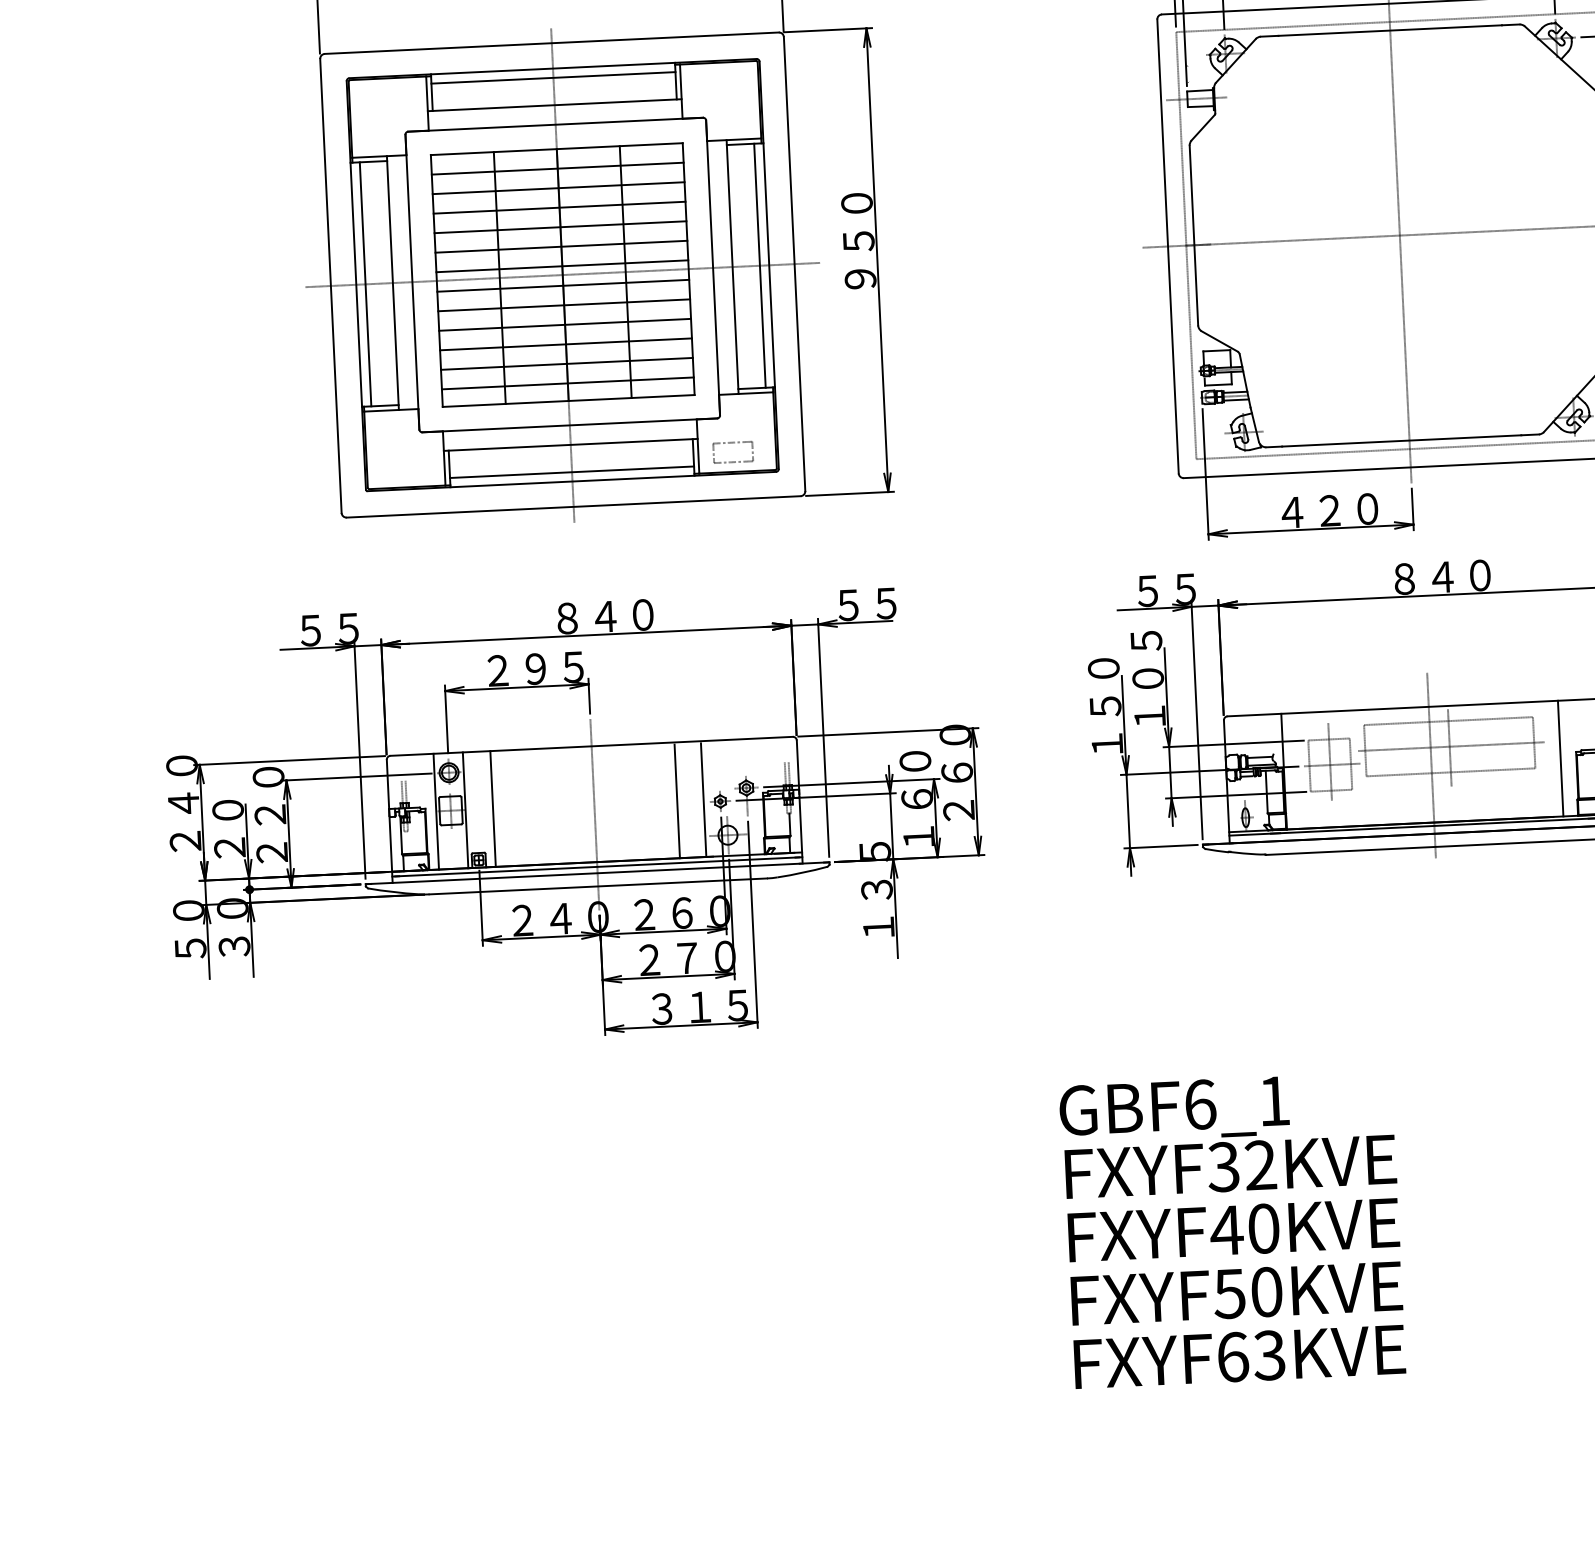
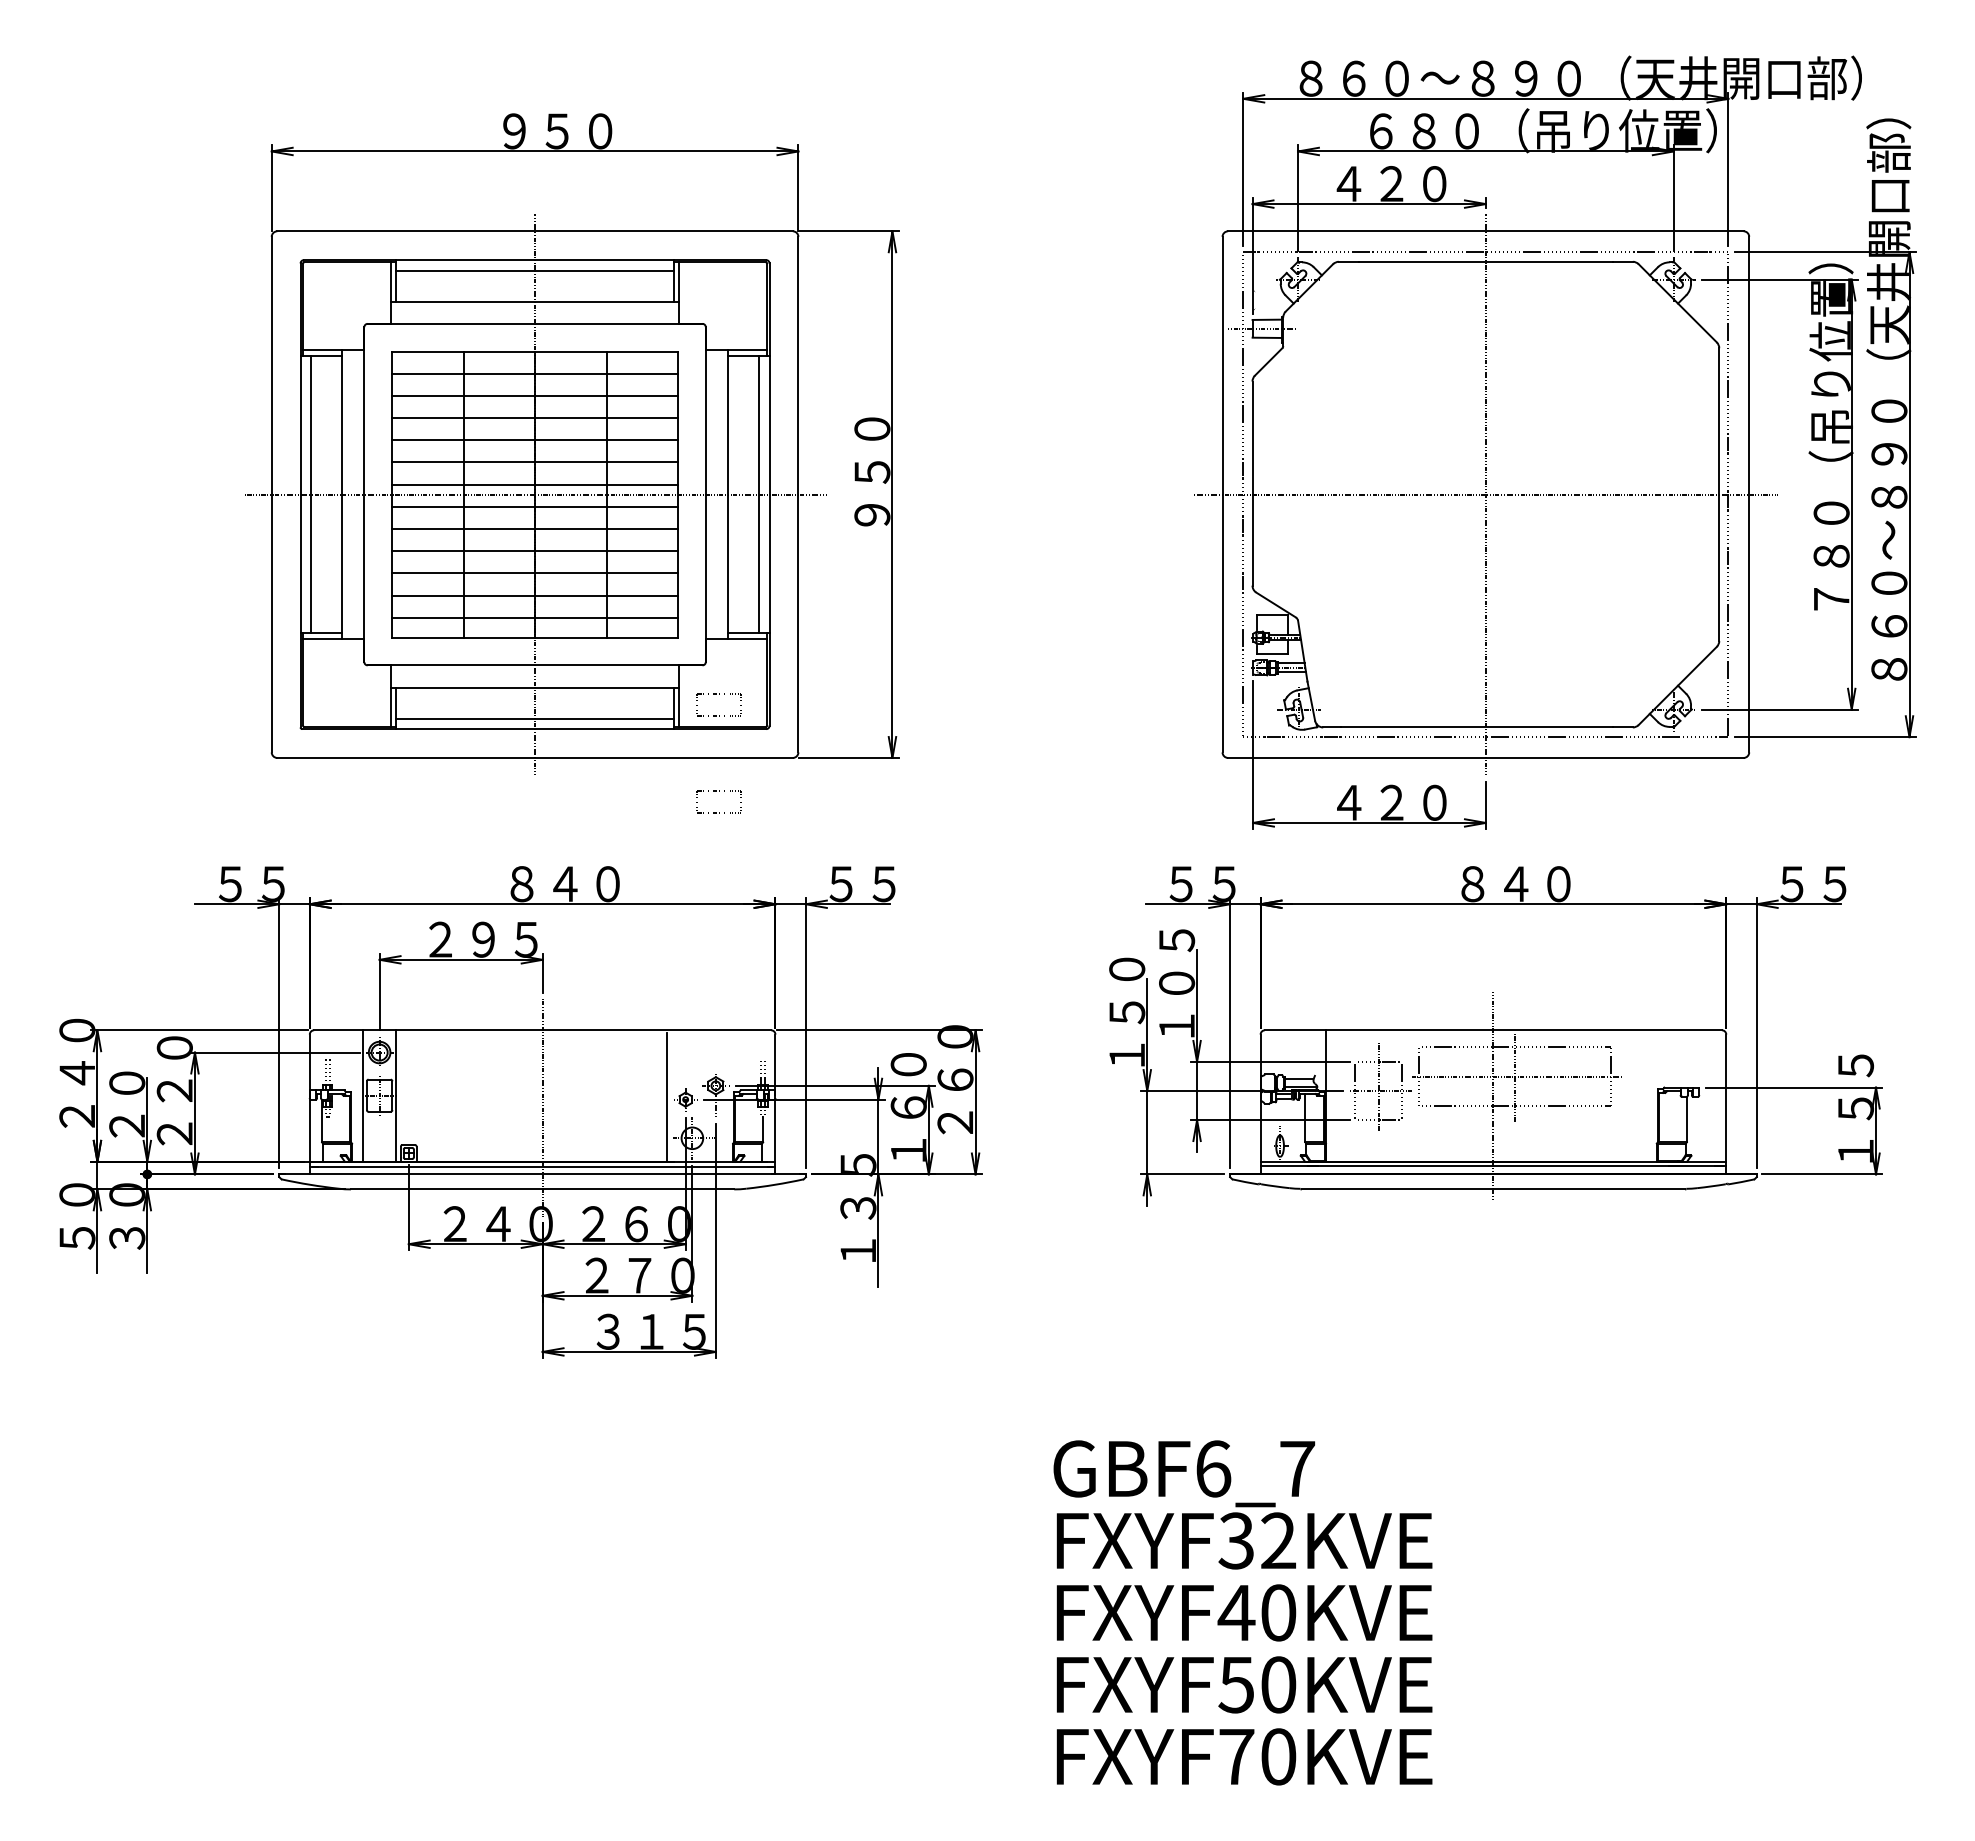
part: (737, 528) -> (719, 791), added
line: (1560, 758) -> (1640, 1095), removed
line: (677, 800) -> (636, 1096), removed
line: (492, 808) -> (427, 1095), removed
text: (1274, 1100) -> (1297, 1468), GBF6_1 -> GBF6_7
text: (1251, 1356) -> (1257, 1756), FXYF63KVE -> FXYF70KVE

